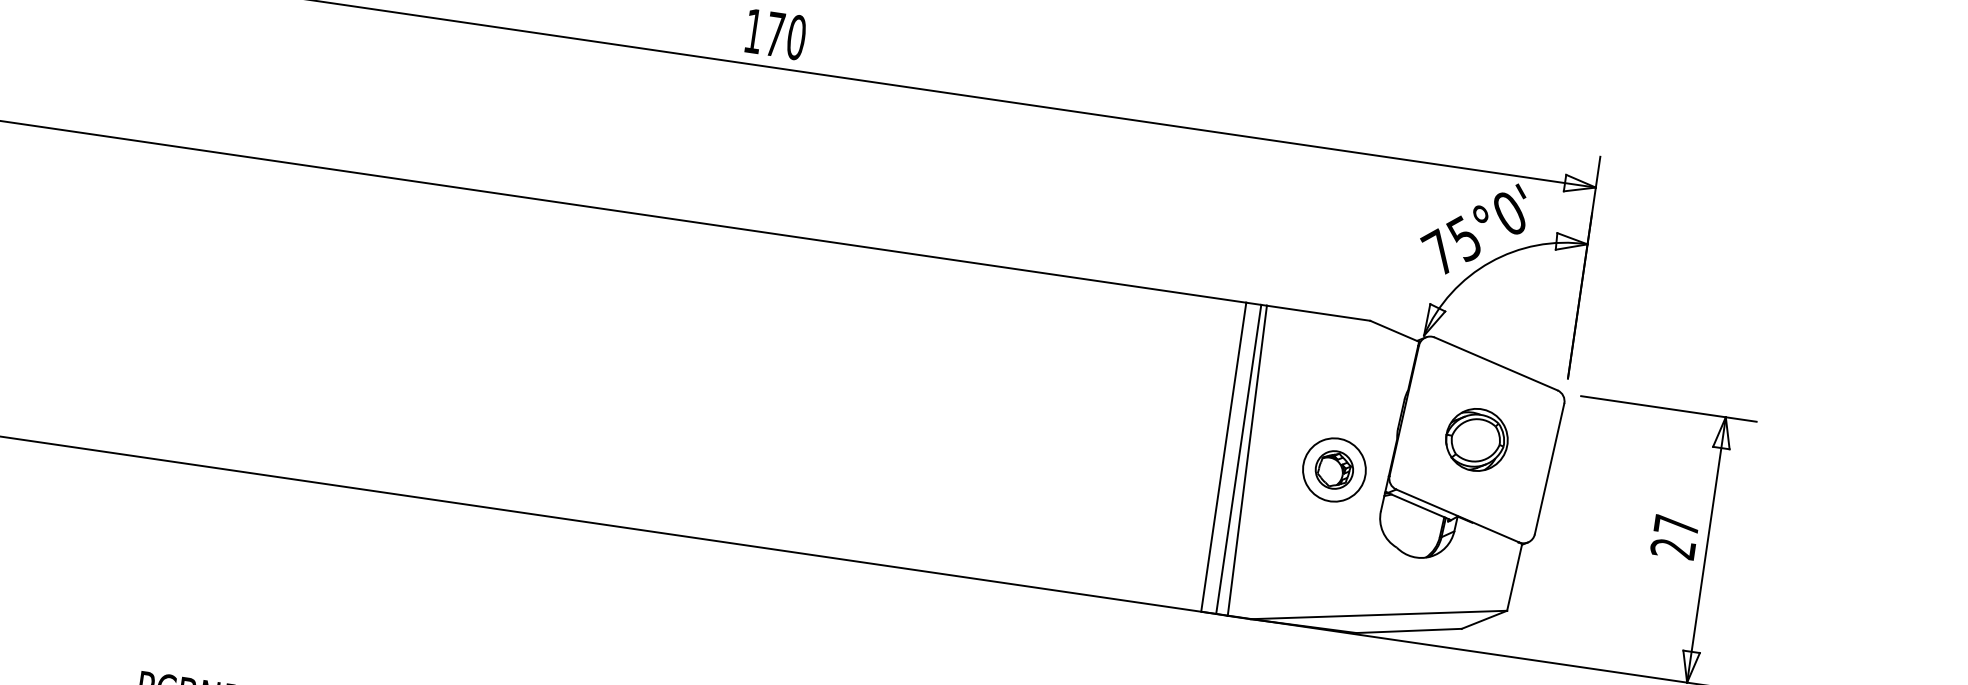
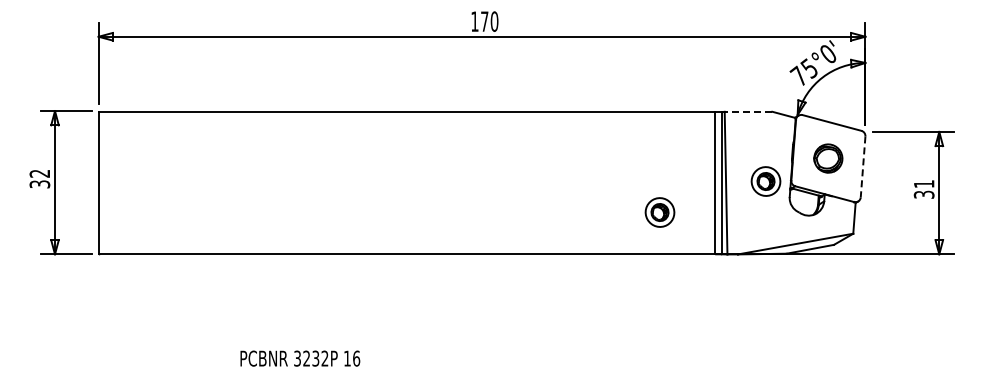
line: (1318, 312) -> (748, 111), solid -> dashed
line: (1550, 468) -> (863, 166), solid -> dashed
part: (1093, 503) -> (659, 212), added
text: (1675, 537) -> (924, 189), 27 -> 31

